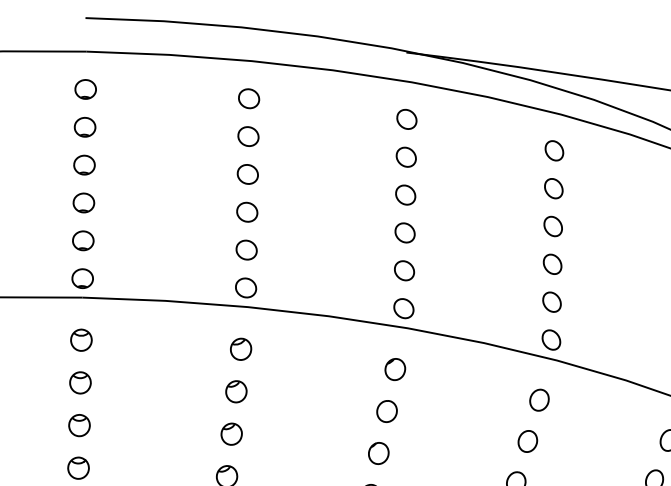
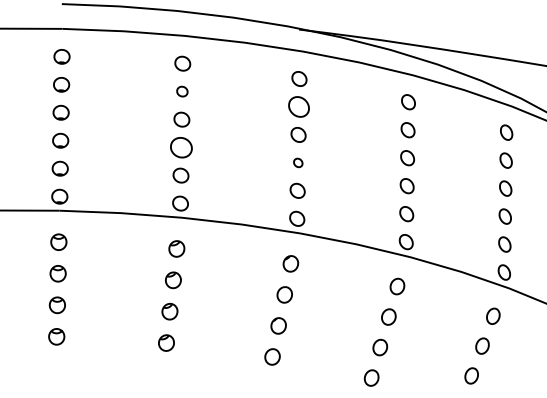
part: (248, 136) -> (182, 91), size x0.7
part: (405, 156) -> (298, 106), size x1.4
part: (247, 212) -> (181, 147), size x1.4
part: (405, 232) -> (298, 162), size x0.6

